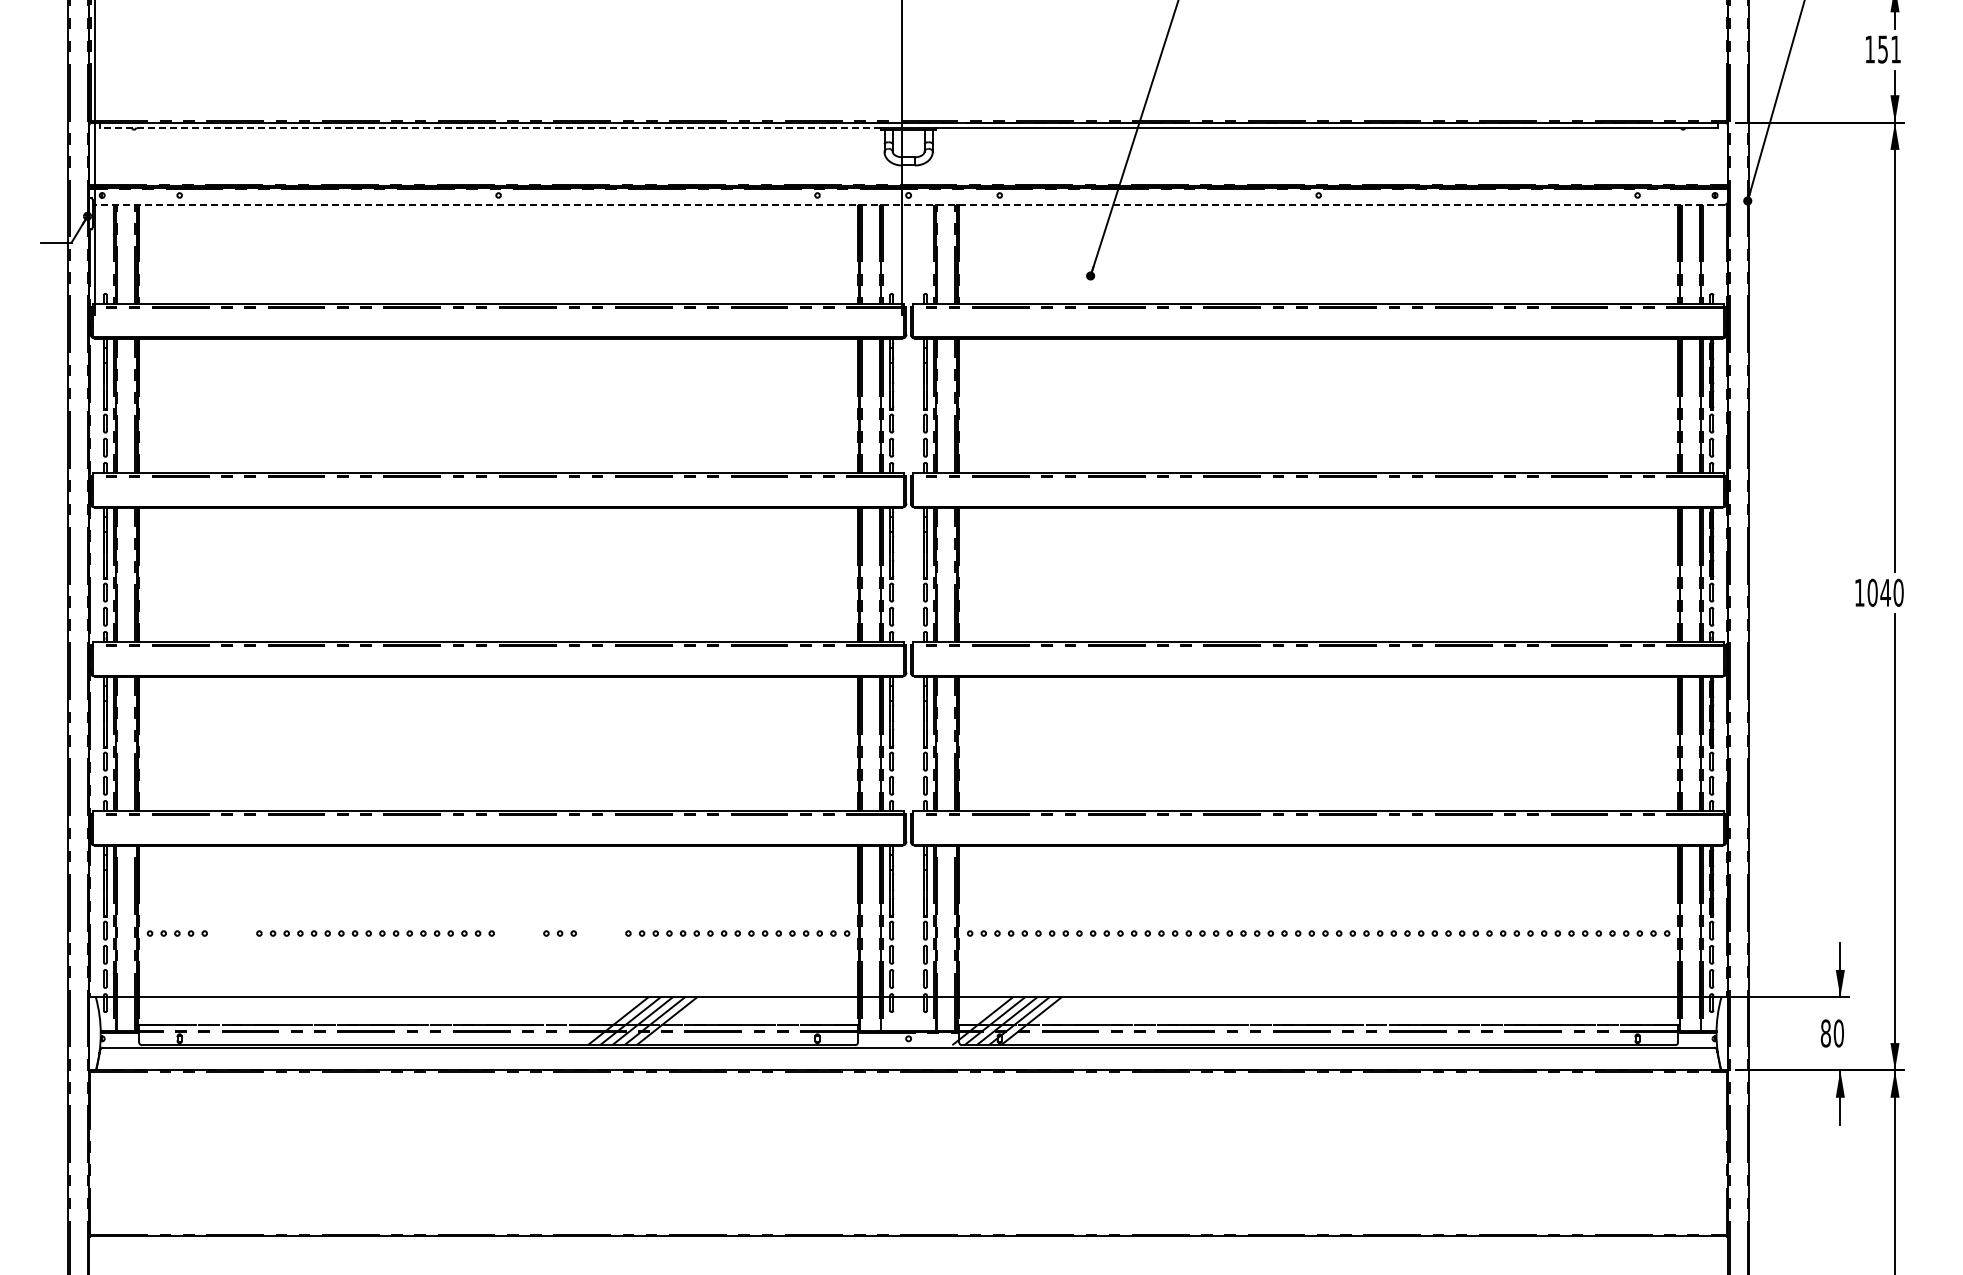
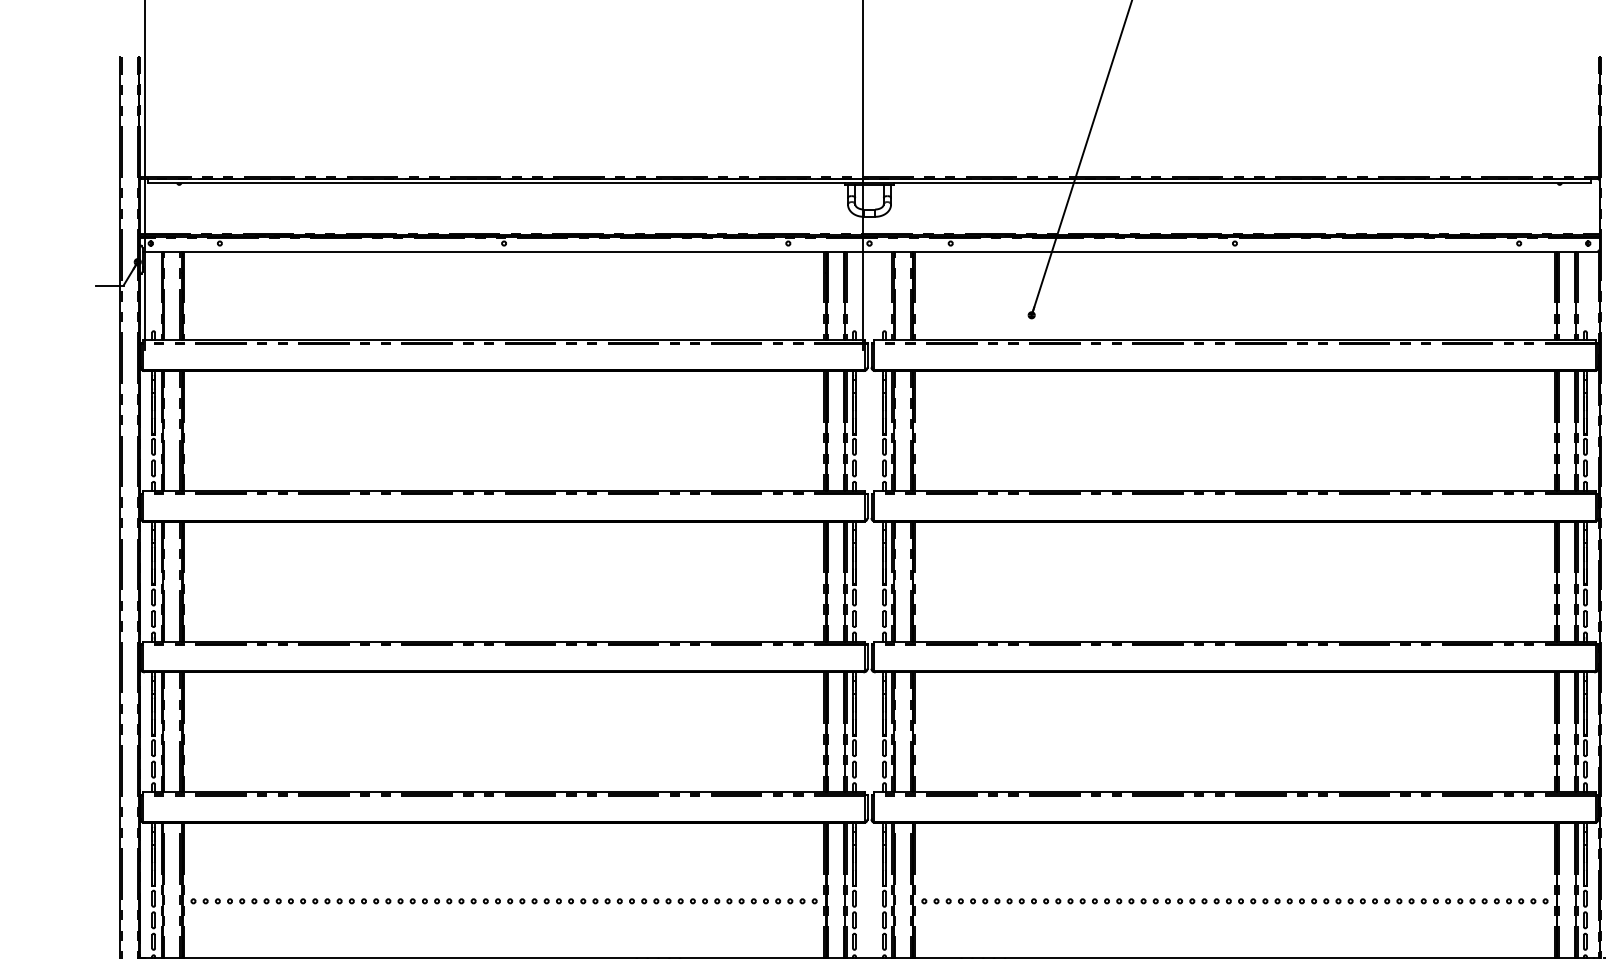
line: (490, 127) -> (496, 182), dashed -> solid
line: (909, 204) -> (870, 251), dashed -> solid
part: (231, 933) -> (266, 901), added
part: (518, 933) -> (521, 901), added
part: (600, 933) -> (594, 901), added

